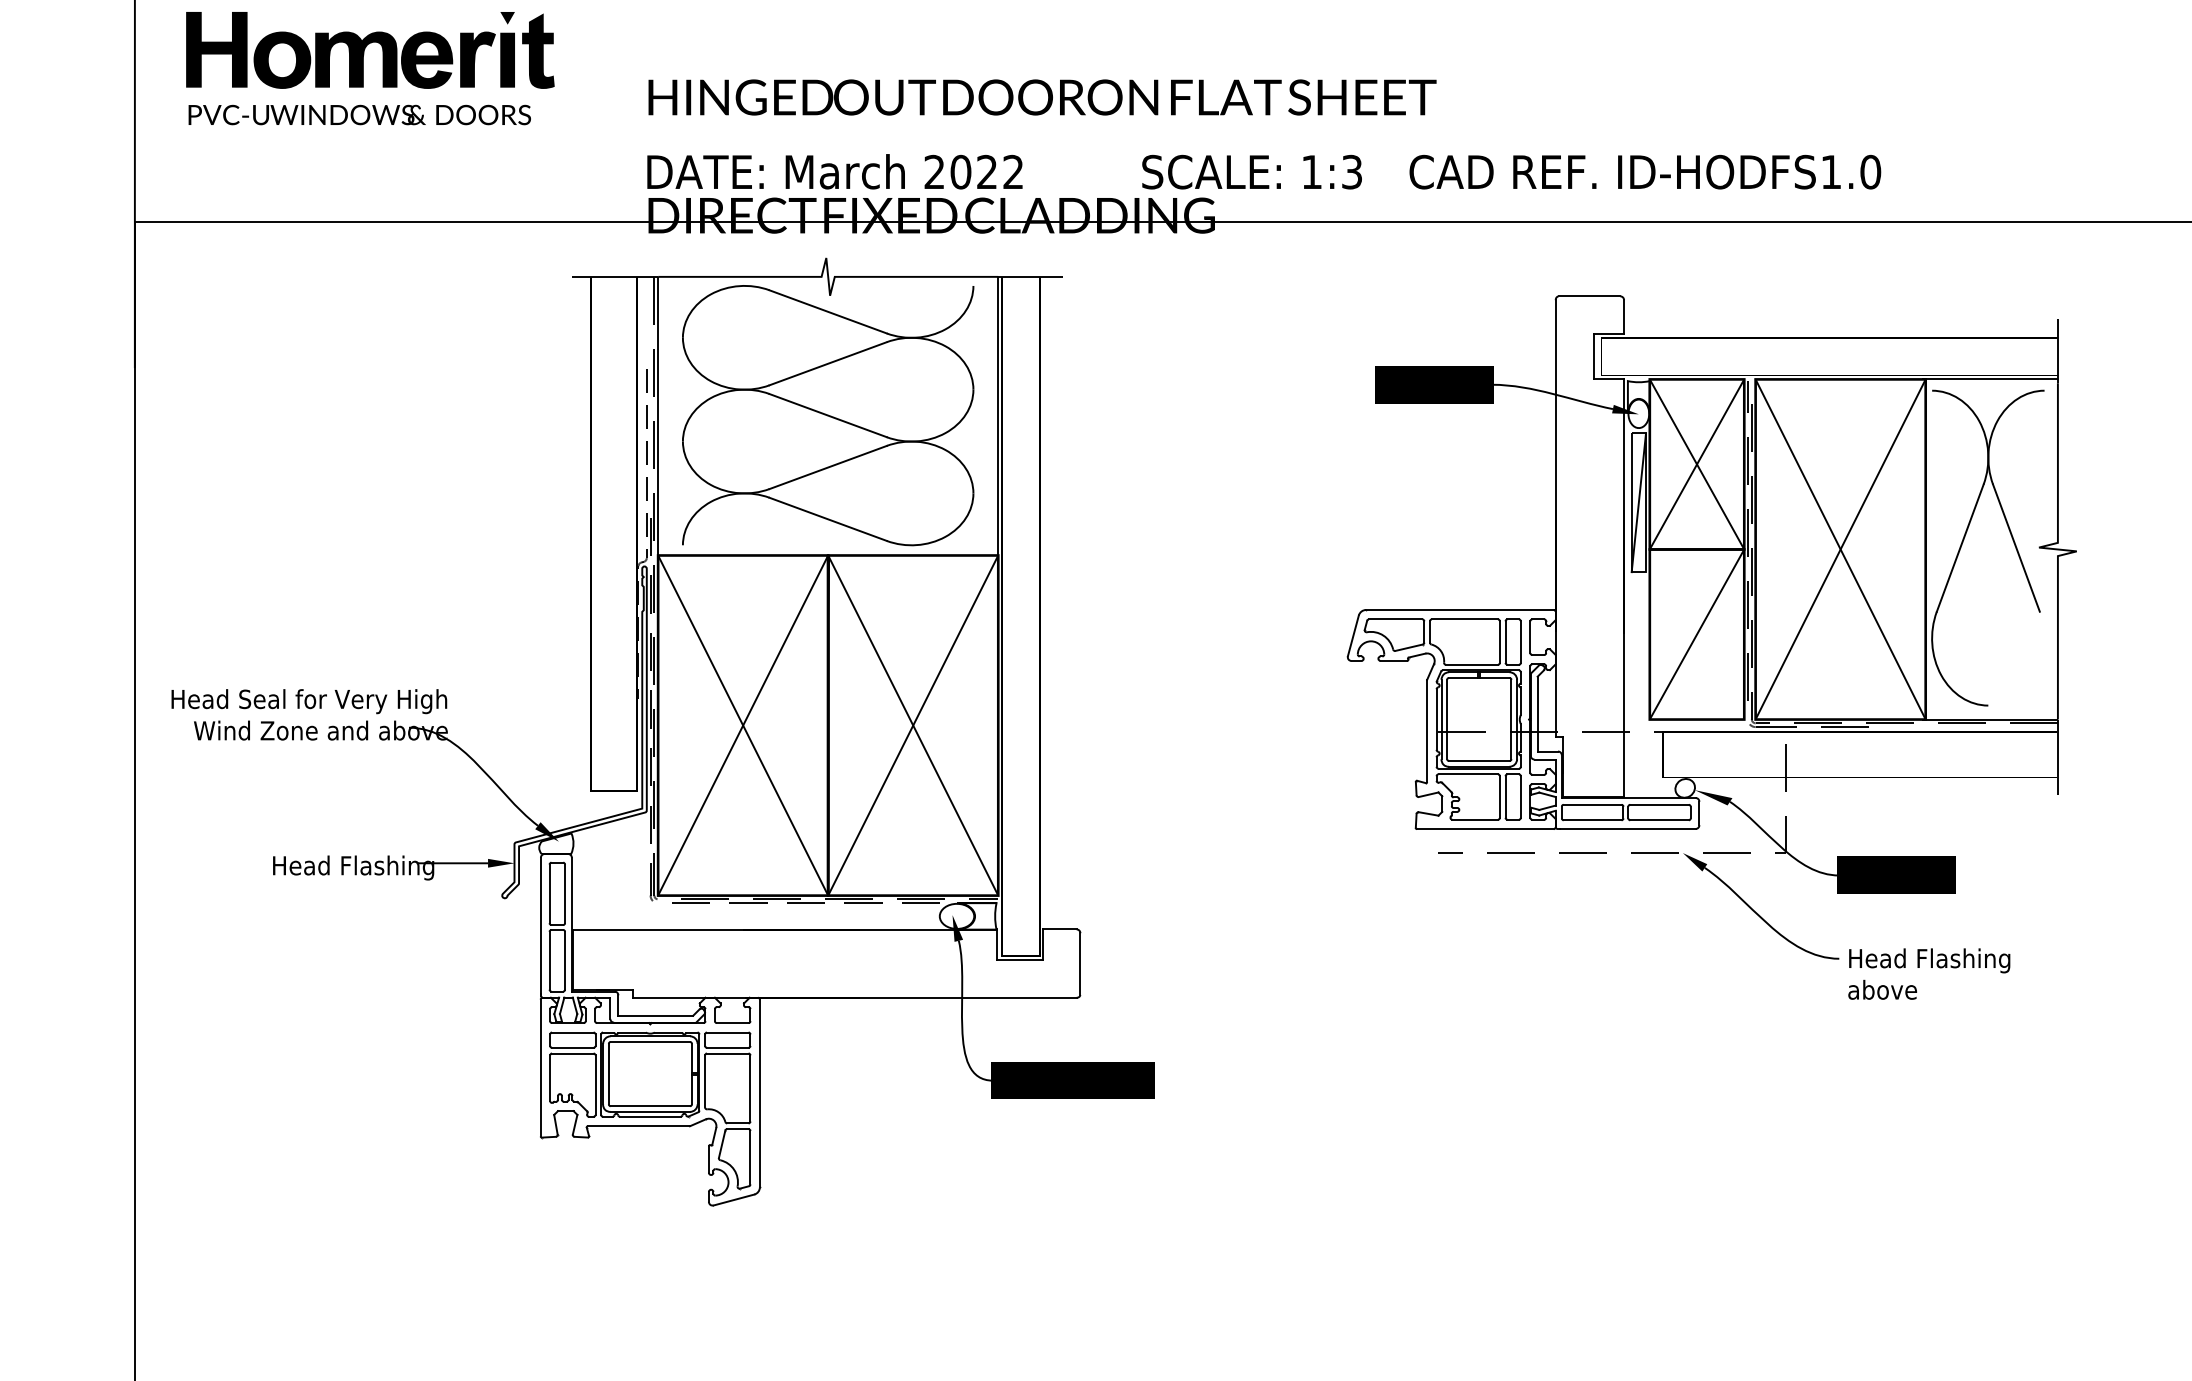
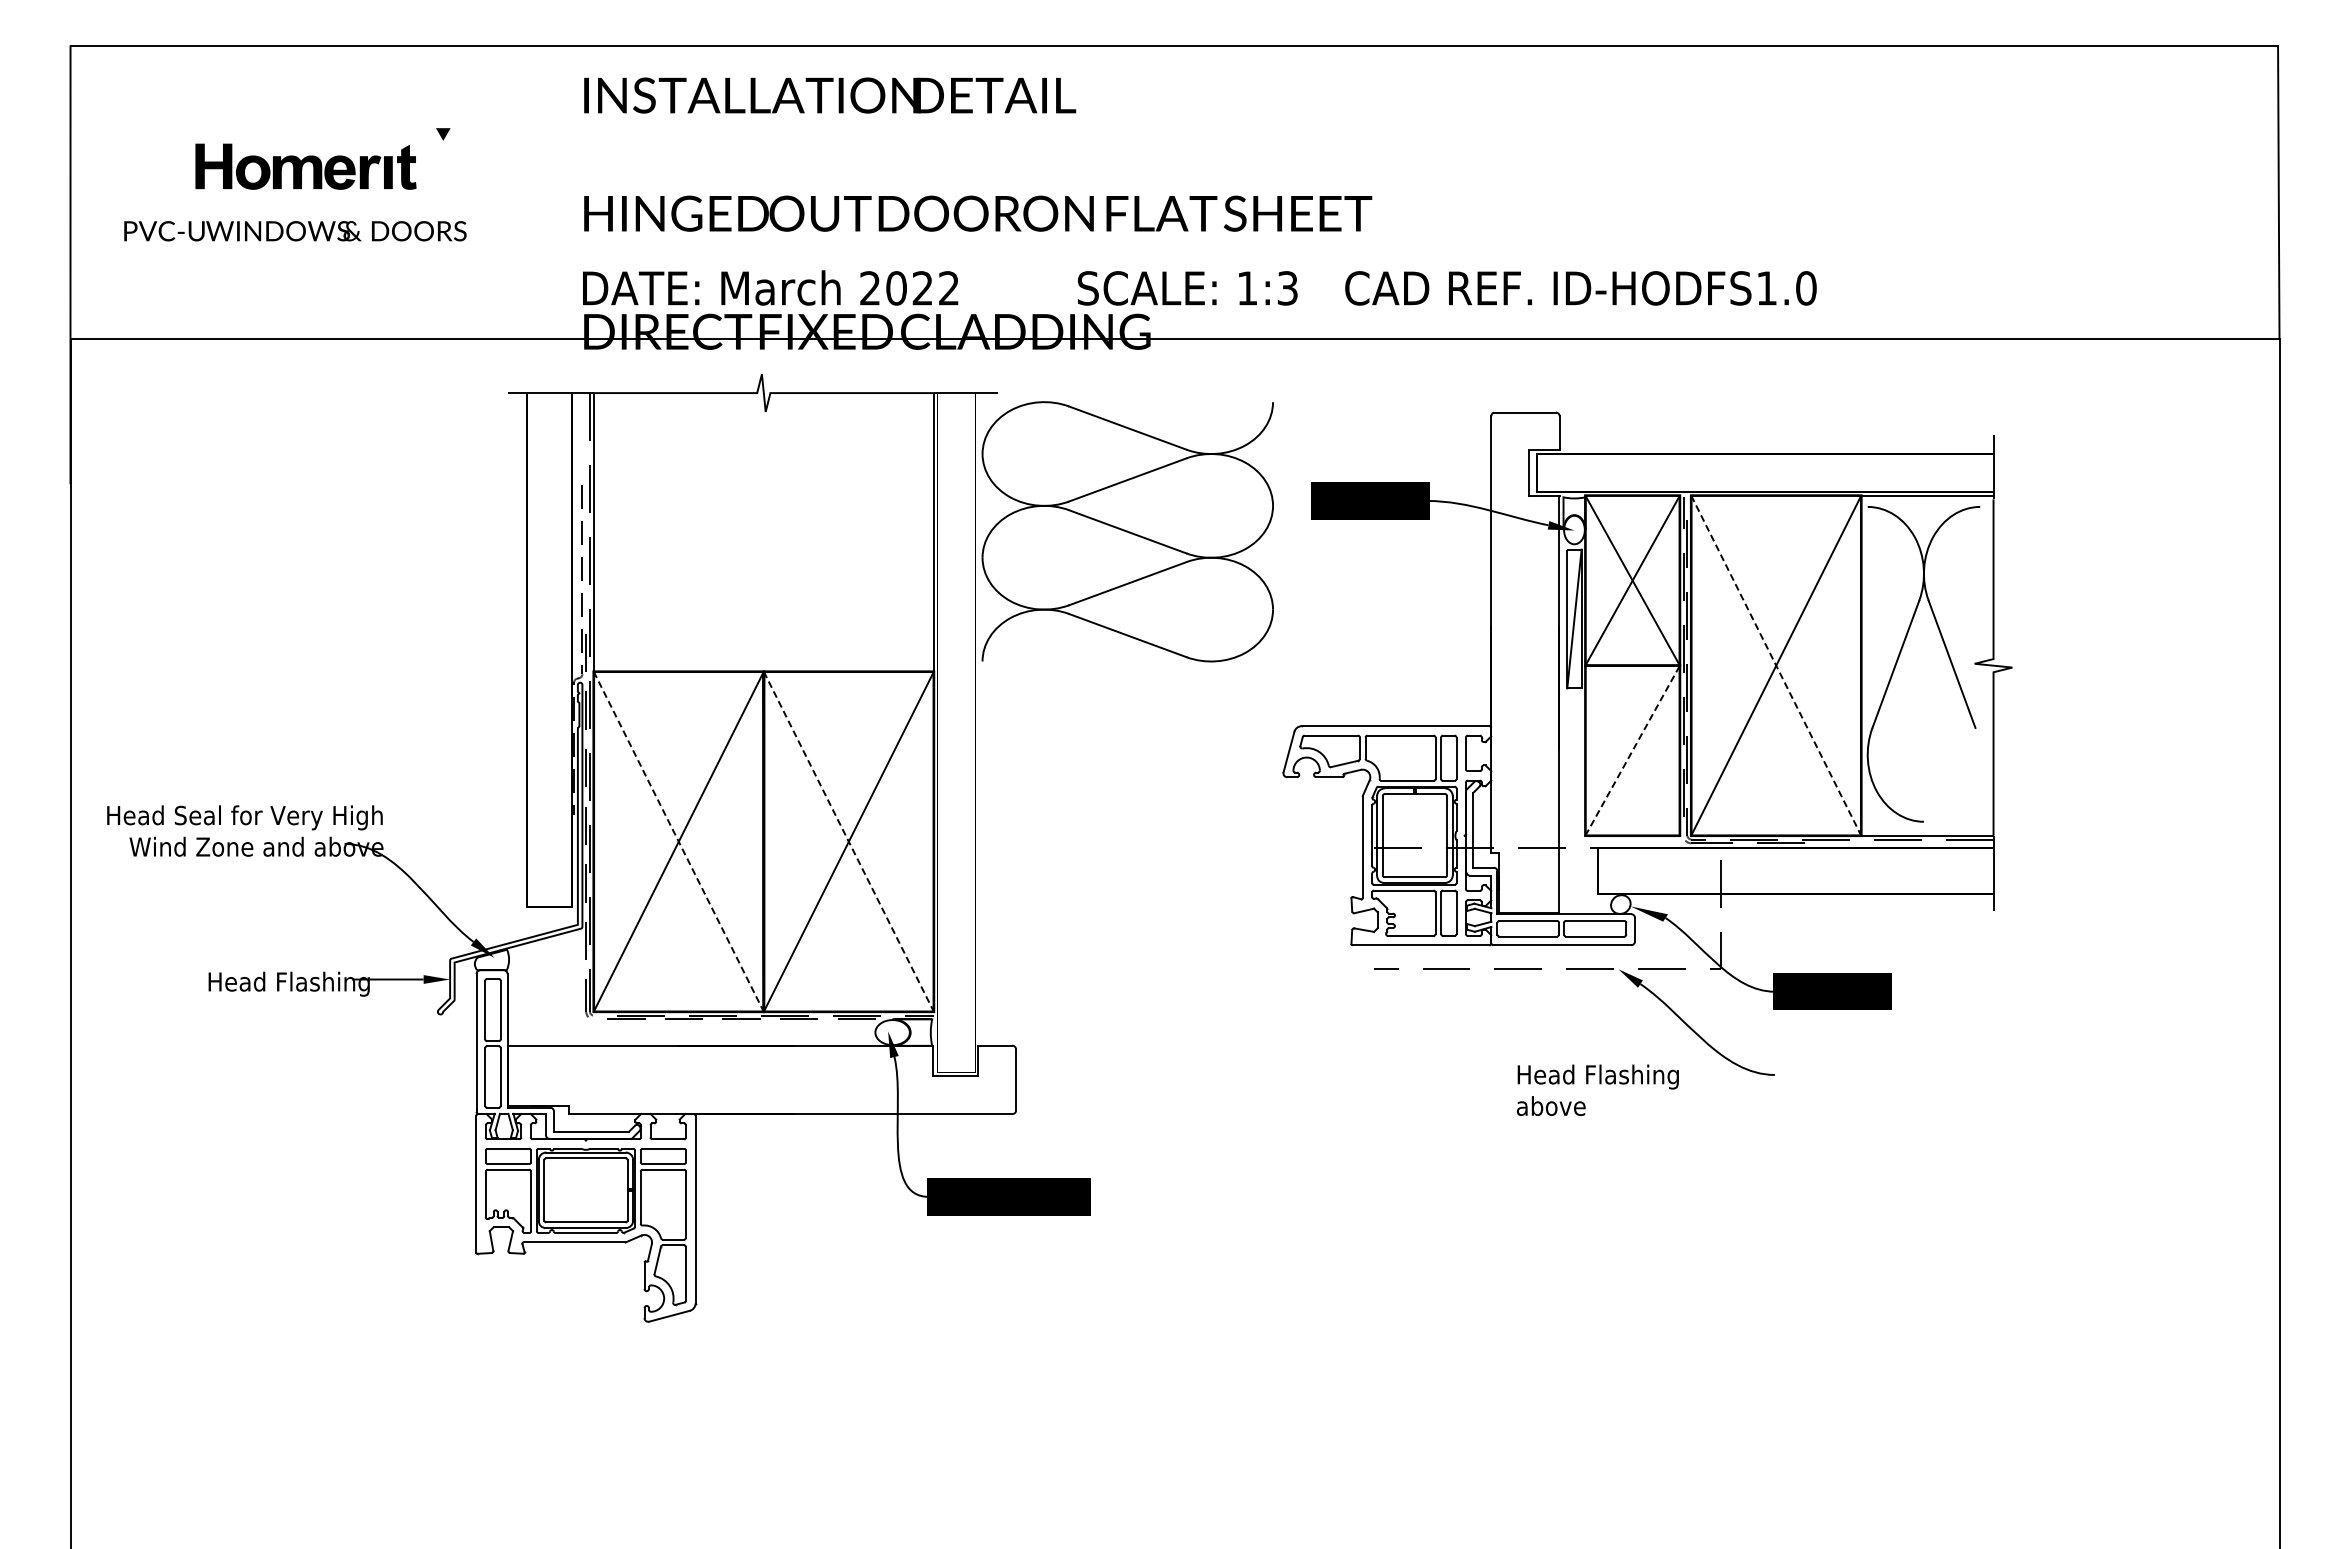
part: (369, 50) -> (305, 166), size x0.6
part: (827, 415) -> (1127, 531), moved
line: (1840, 550) -> (1776, 666), solid -> dashed
line: (1696, 634) -> (1632, 750), solid -> dashed
line: (743, 726) -> (679, 842), solid -> dashed
line: (913, 726) -> (849, 842), solid -> dashed
text: (1928, 973) -> (1597, 1089), moved

